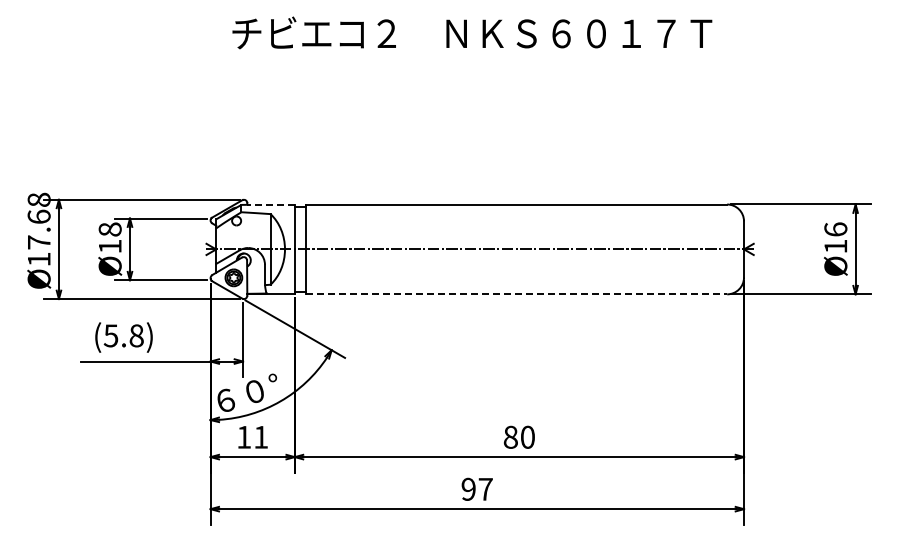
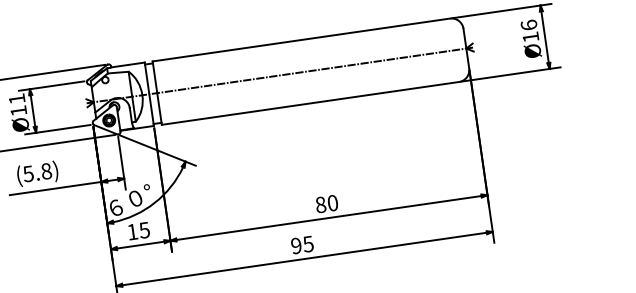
line: (270, 204) -> (127, 65), dashed -> solid
text: (109, 229) -> (16, 99), Ø18 -> Ø11
line: (516, 294) -> (310, 103), dashed -> solid
text: (260, 437) -> (144, 230), 11 -> 15
text: (485, 489) -> (308, 244), 97 -> 95

